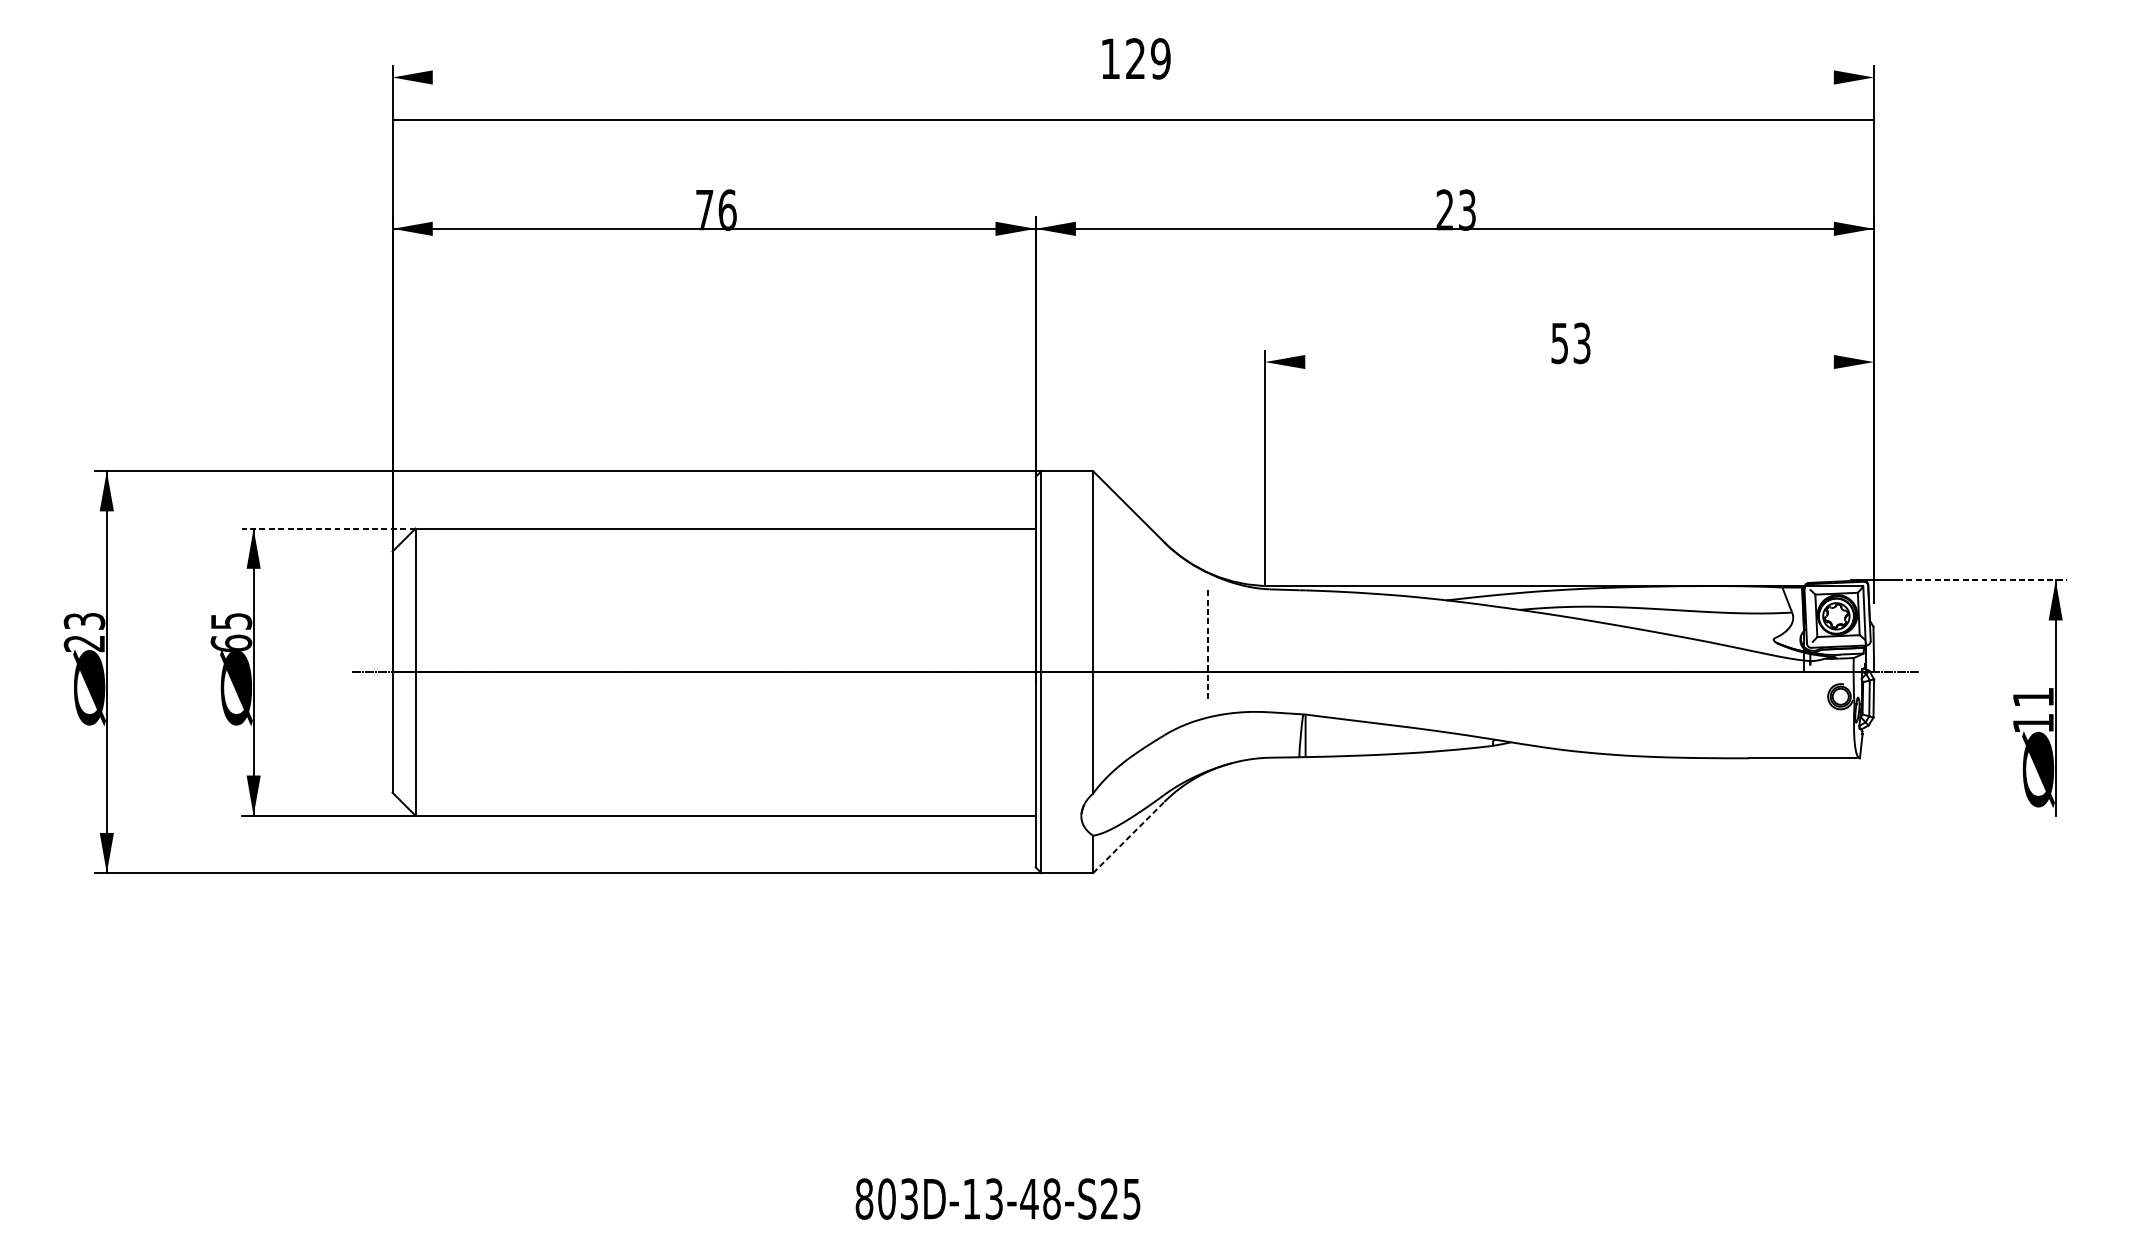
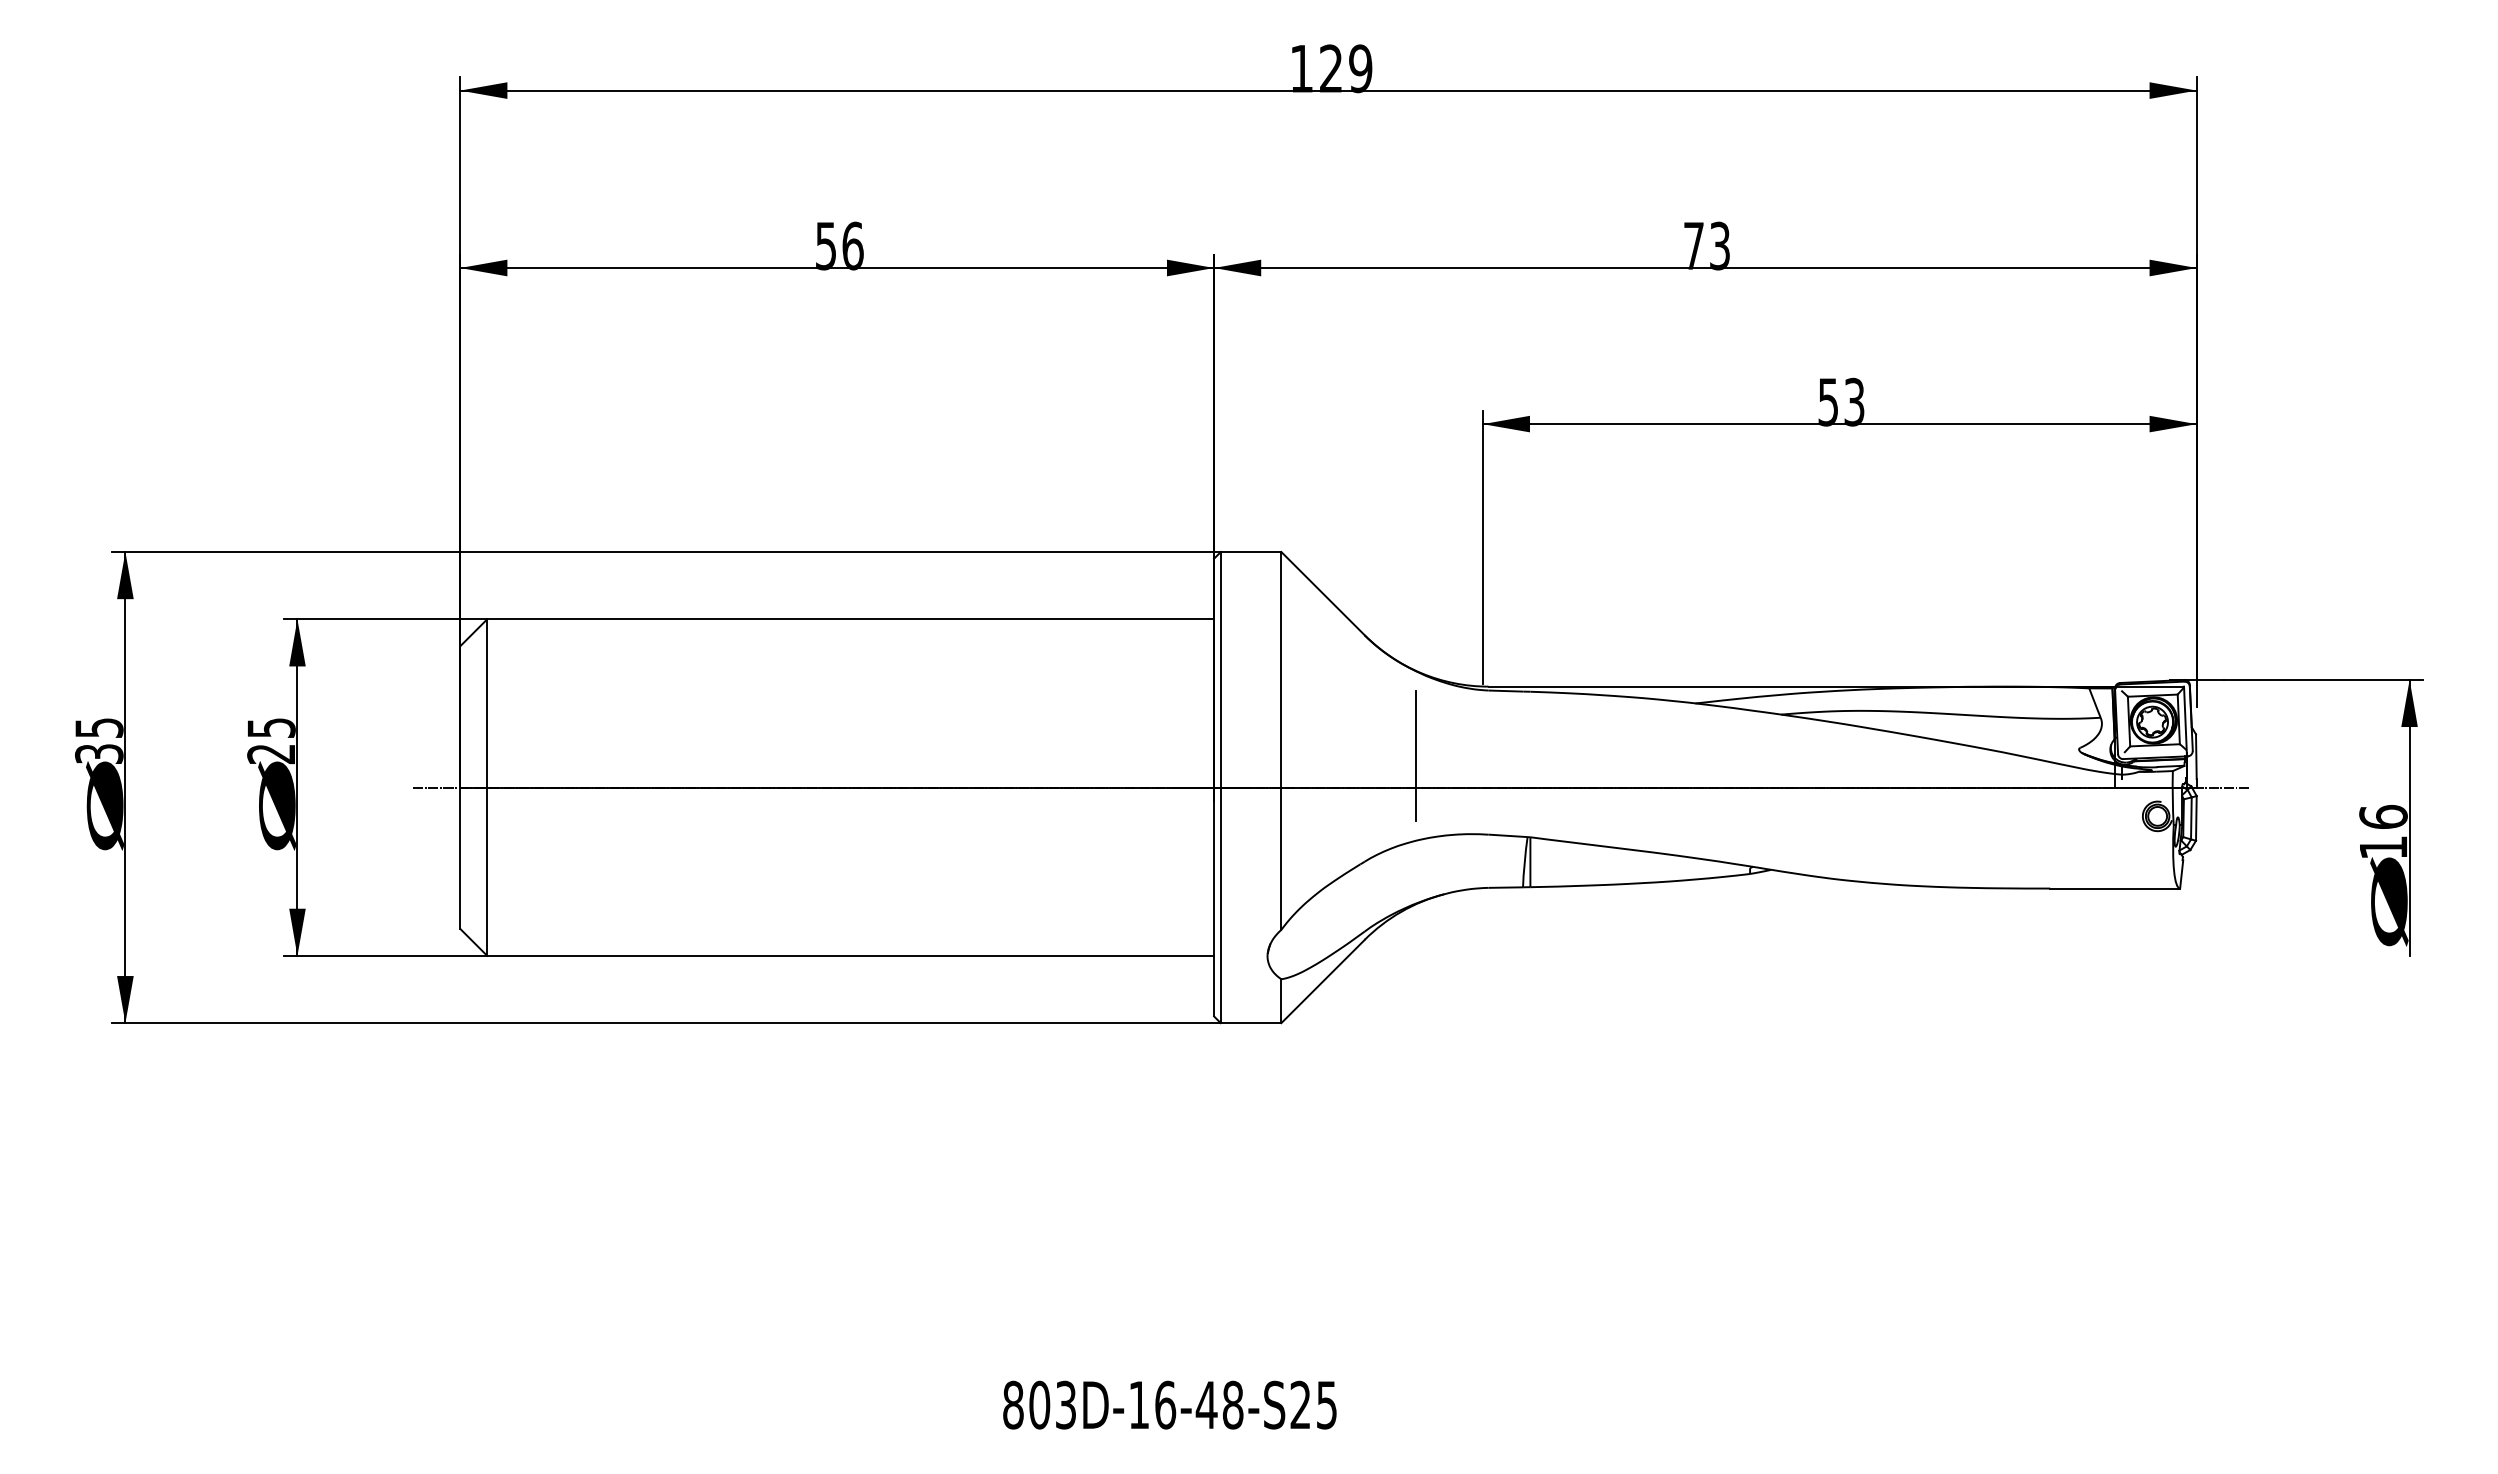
line: (1133, 120) -> (1328, 90), moved
text: (1444, 209) -> (1693, 245), 23 -> 73
text: (704, 210) -> (825, 246), 76 -> 56
line: (1569, 362) -> (1839, 424), added
line: (328, 528) -> (385, 619), dashed -> solid
line: (1982, 579) -> (2323, 679), dashed -> solid
text: (84, 632) -> (99, 741), 23 -> 35
text: (231, 643) -> (271, 753), 65 -> 25
line: (1207, 645) -> (1415, 756), dashed -> solid
text: (2033, 696) -> (2383, 816), 11 -> 16
line: (1129, 837) -> (1323, 981), dashed -> solid
text: (994, 1198) -> (1165, 1404), 803D-13-48-S25 -> 803D-16-48-S25

